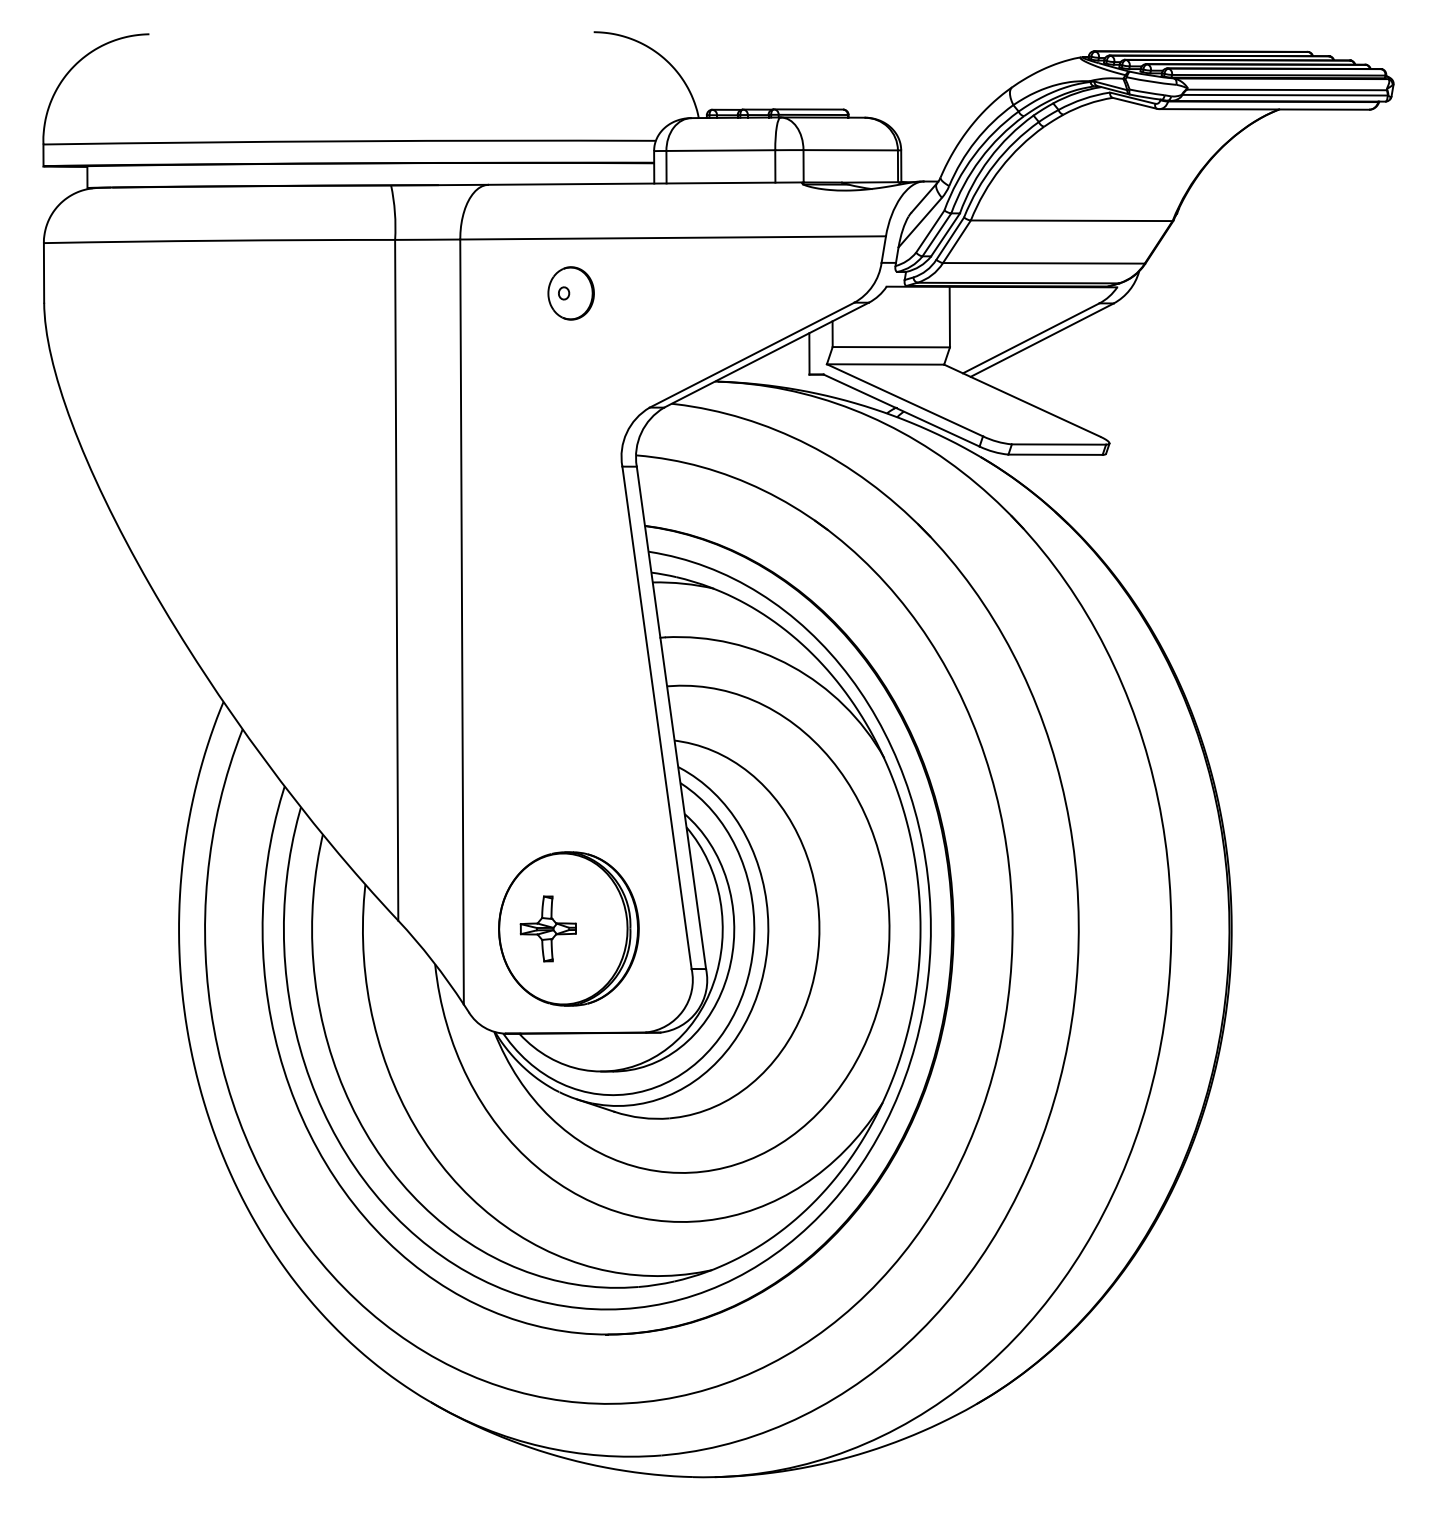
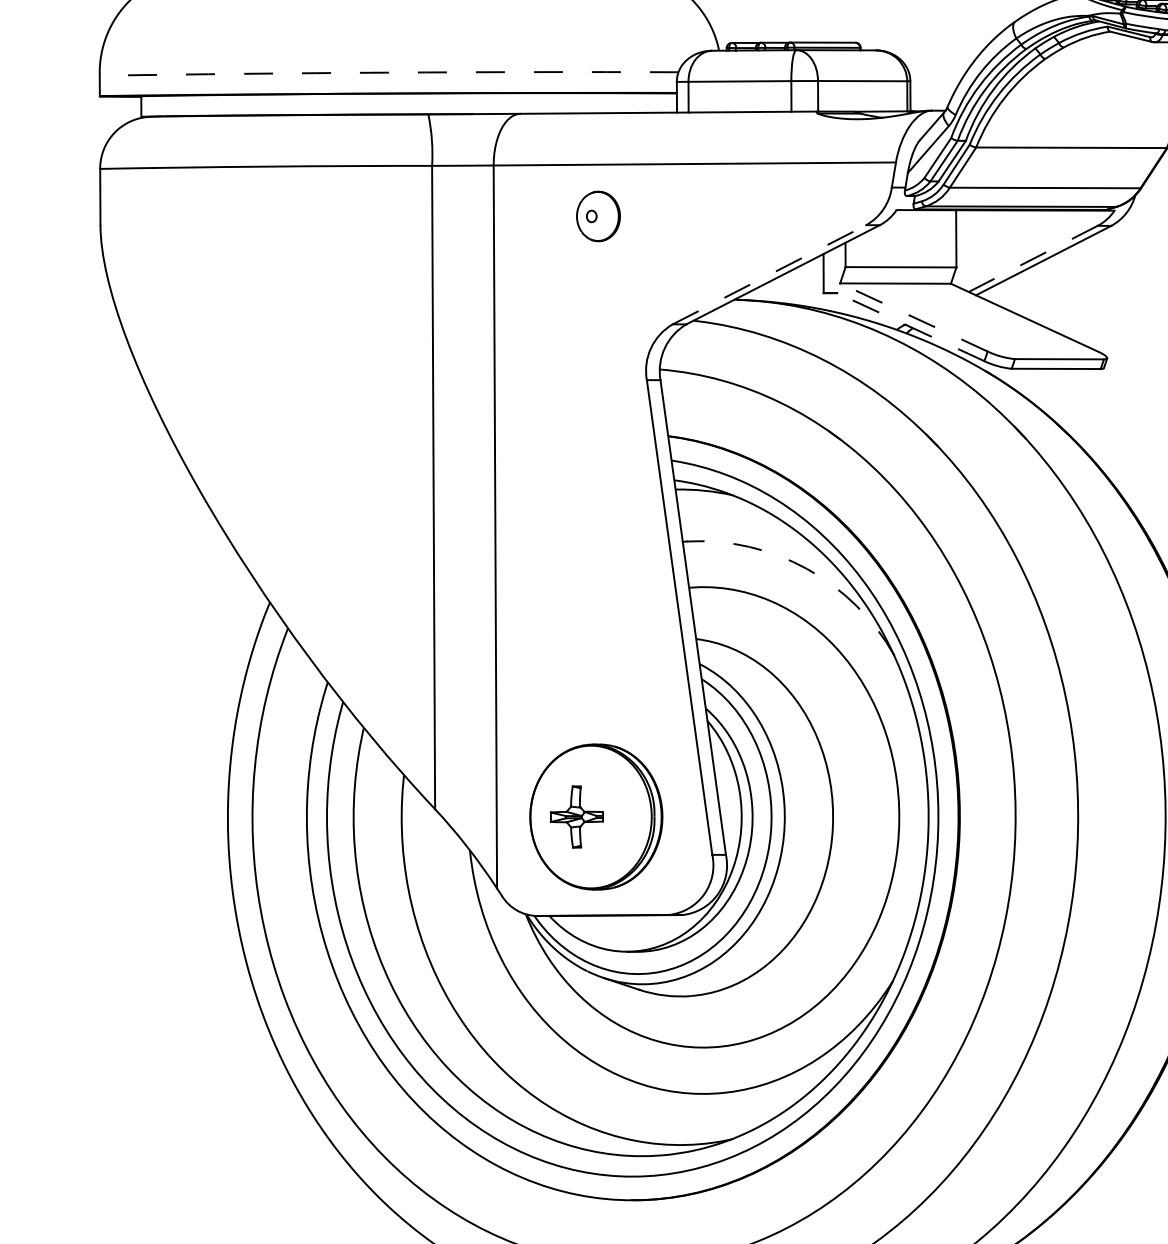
arc: (349, 141) -> (388, 72), solid -> dashed
line: (1031, 338) -> (1033, 259), solid -> dashed
line: (752, 355) -> (769, 275), solid -> dashed
line: (904, 400) -> (913, 317), solid -> dashed
line: (901, 410) -> (910, 327), solid -> dashed
arc: (791, 666) -> (806, 569), solid -> dashed

